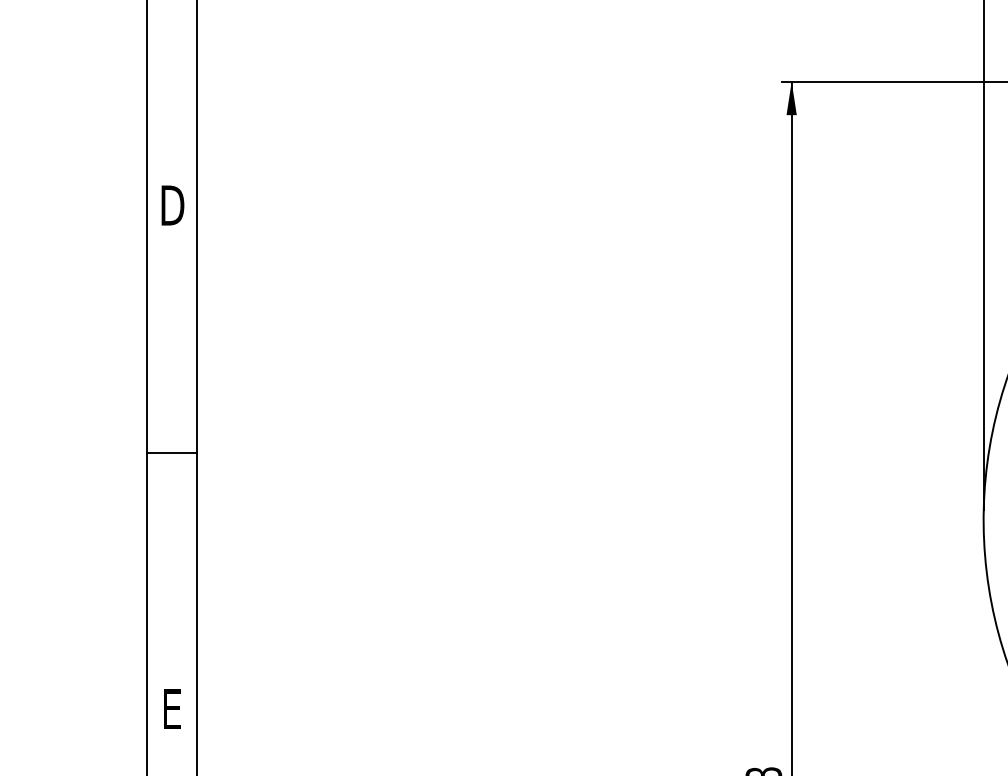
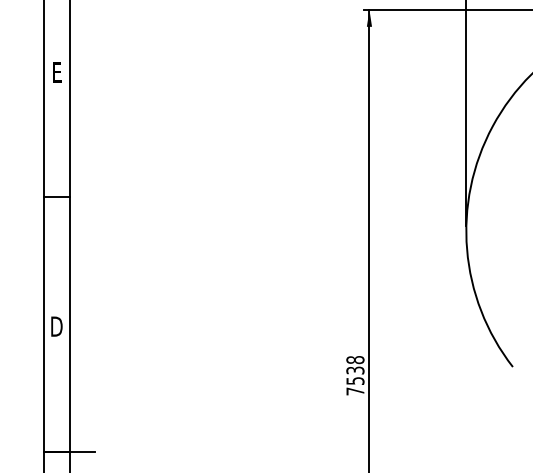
text: (171, 205) -> (56, 72), D -> E
text: (171, 708) -> (56, 326), E -> D

